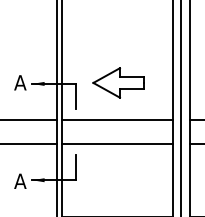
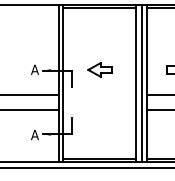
part: (117, 82) -> (99, 69), size x0.7
line: (116, 120) -> (98, 94), removed
line: (116, 144) -> (98, 110), removed

